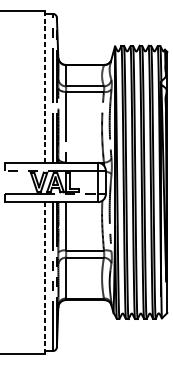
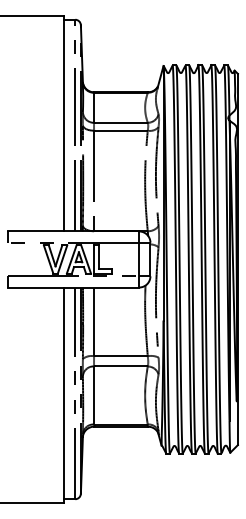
line: (45, 86) -> (64, 123), dashed -> solid
line: (45, 278) -> (64, 395), dashed -> solid

